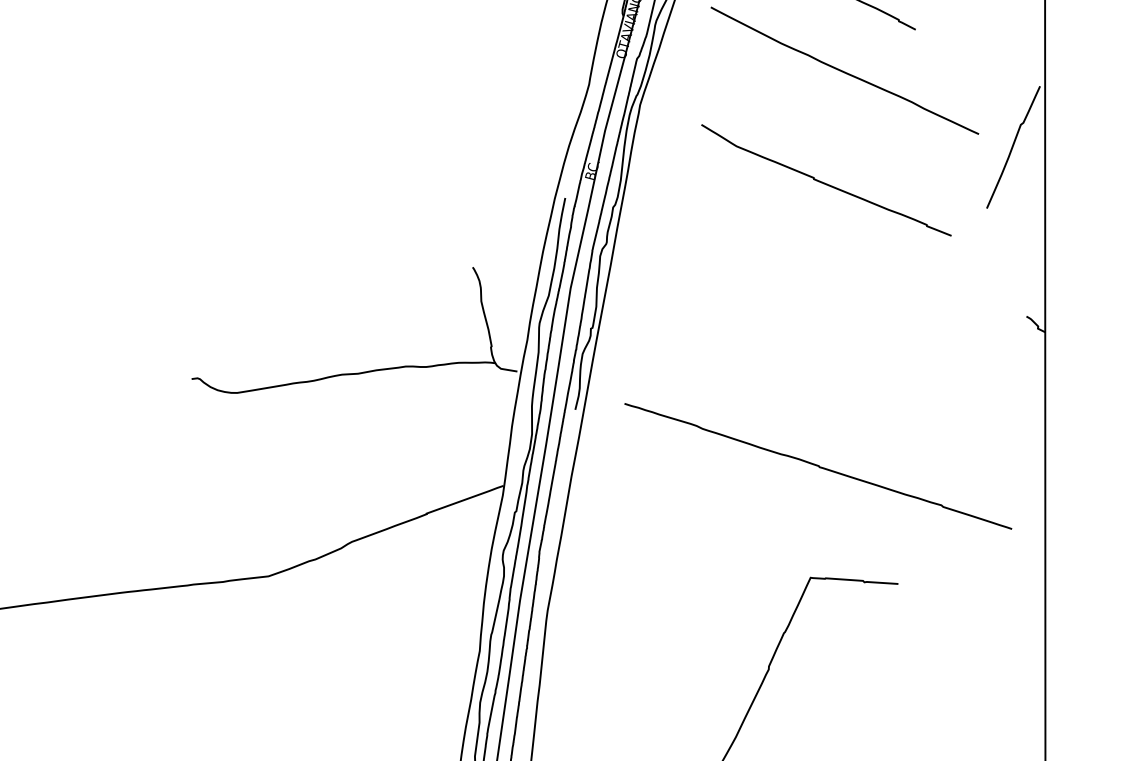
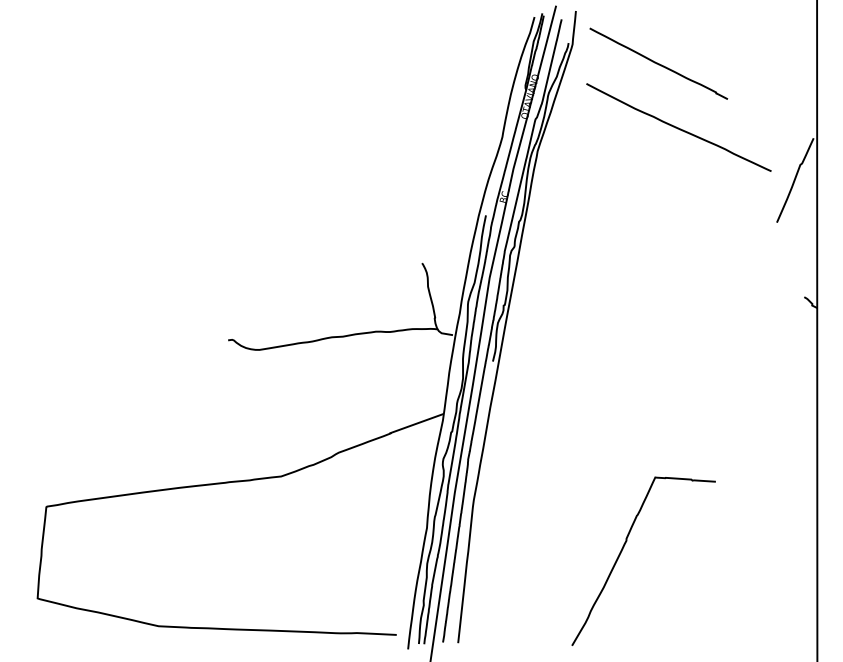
curve: (825, 182) -> (665, 204), removed
curve: (818, 466) -> (660, 400), removed

